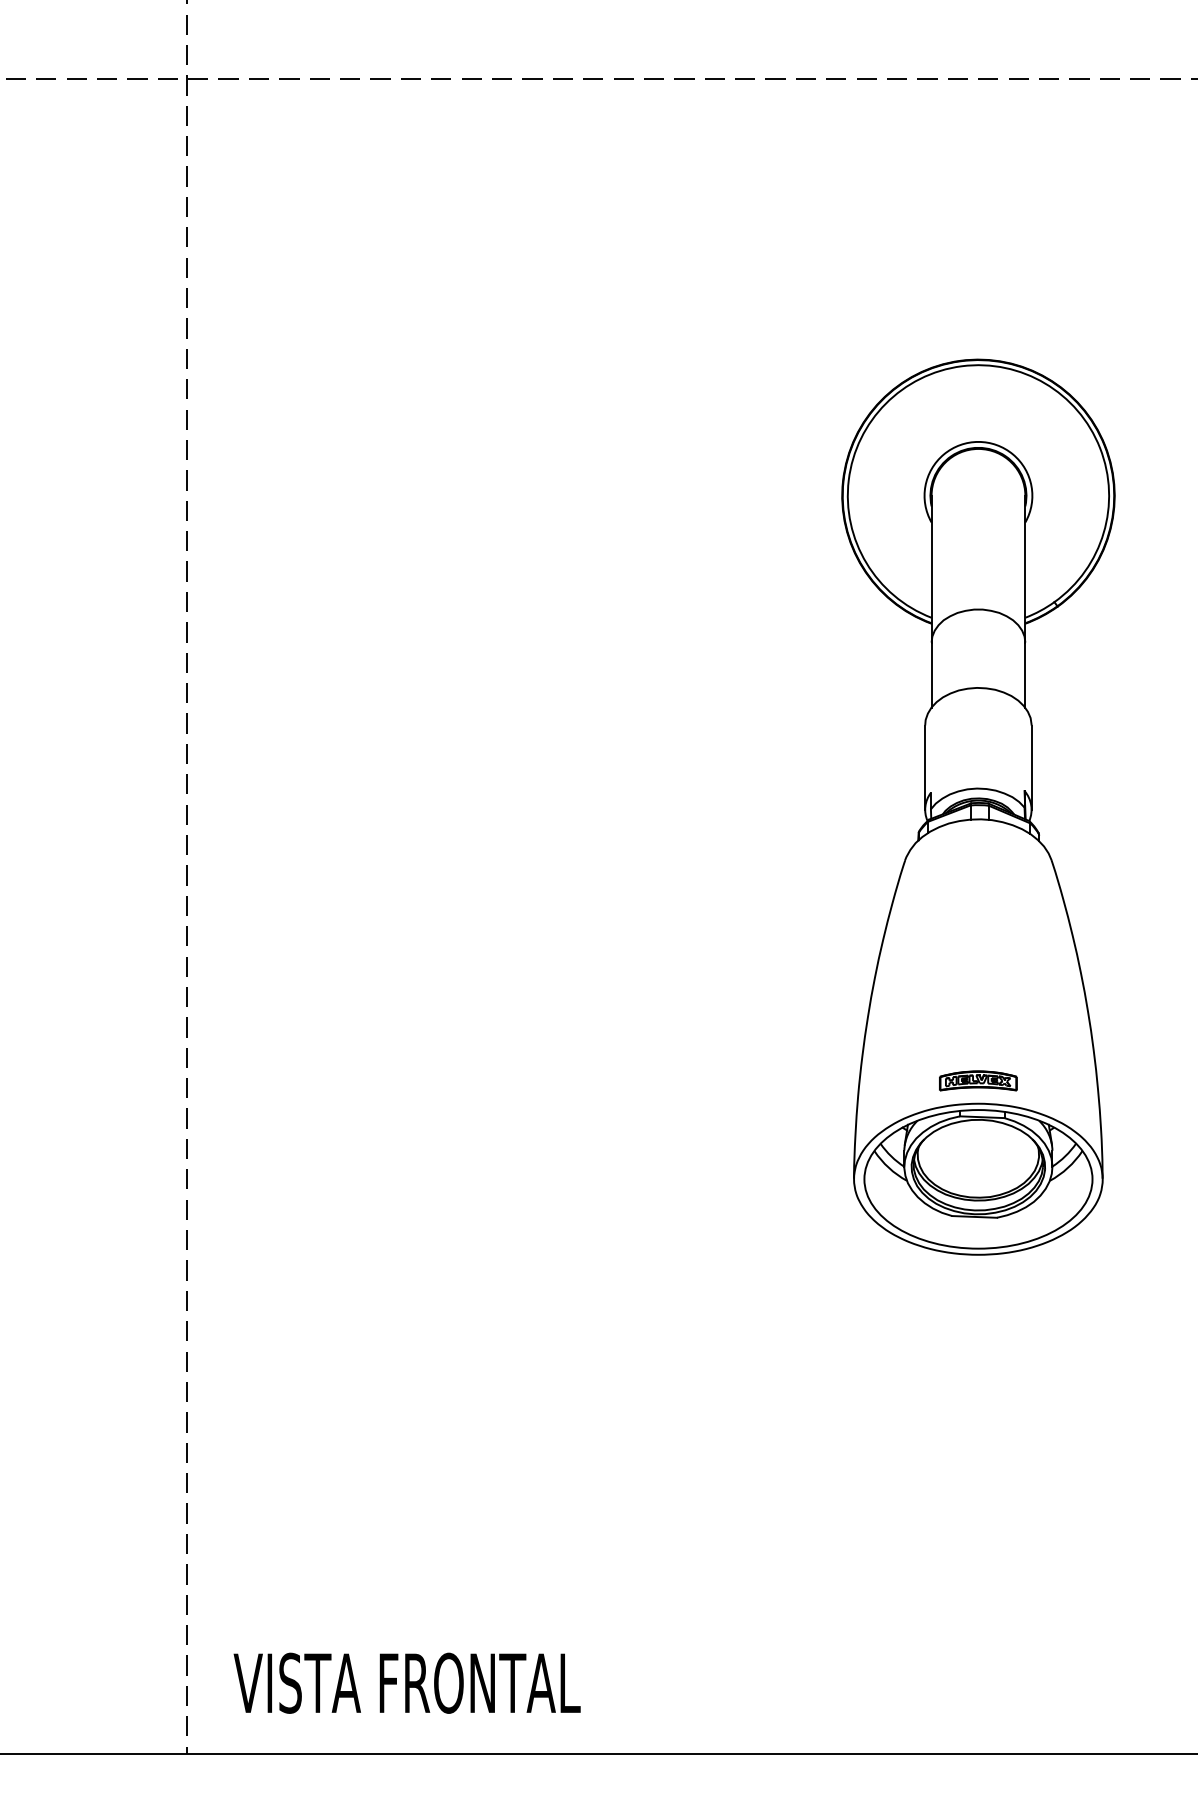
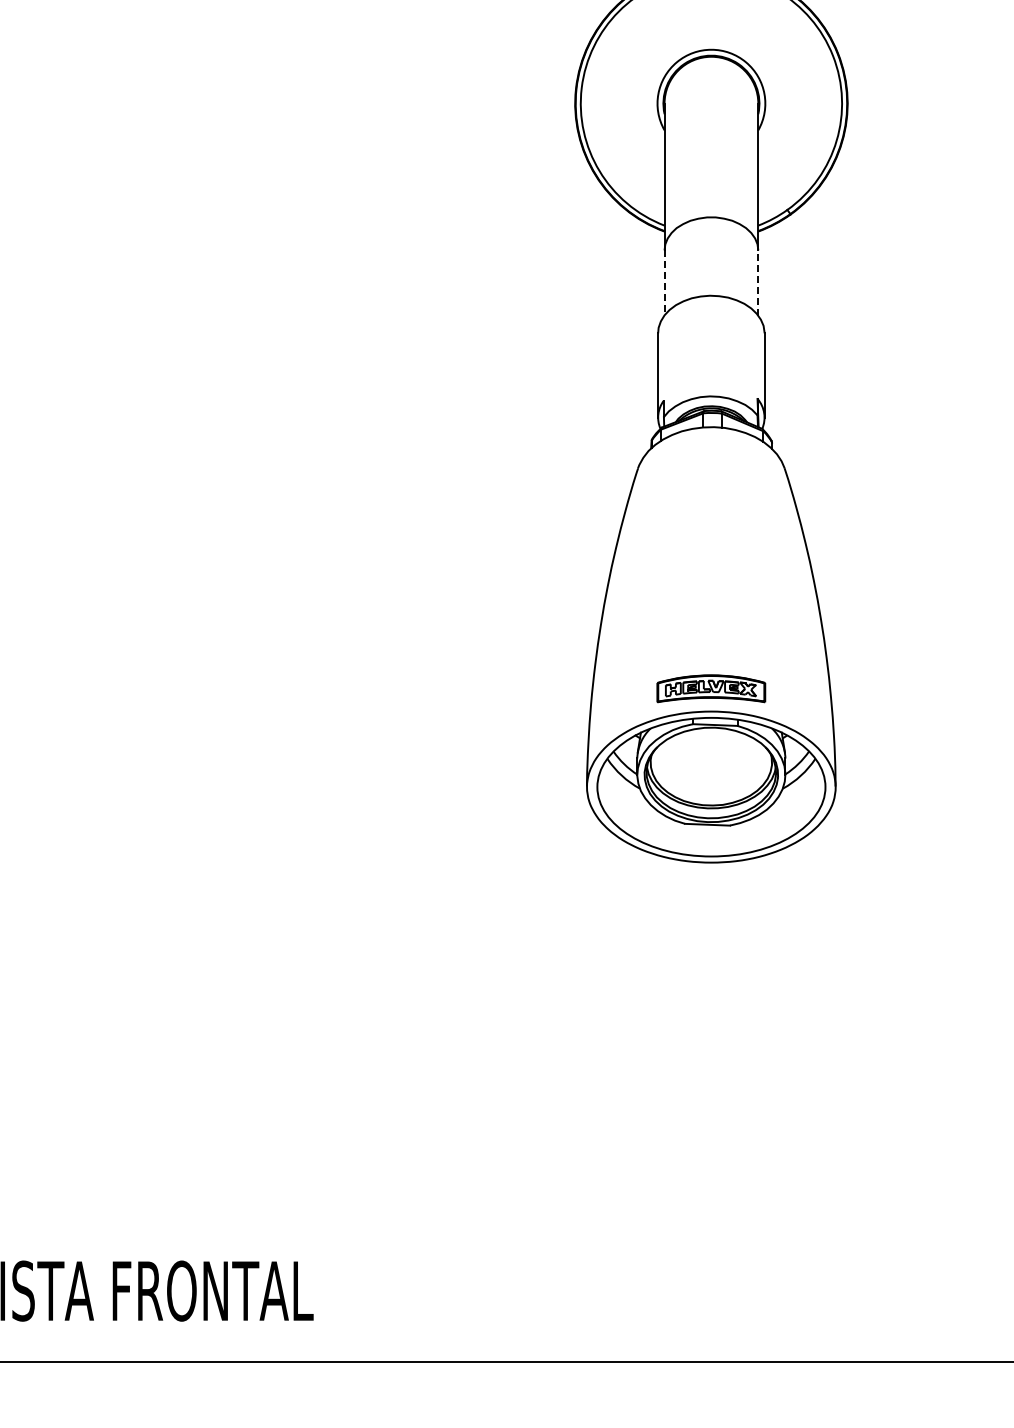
line: (931, 675) -> (664, 283), solid -> dashed
line: (1025, 675) -> (758, 283), solid -> dashed
part: (978, 1080) -> (711, 688), size x1.4

